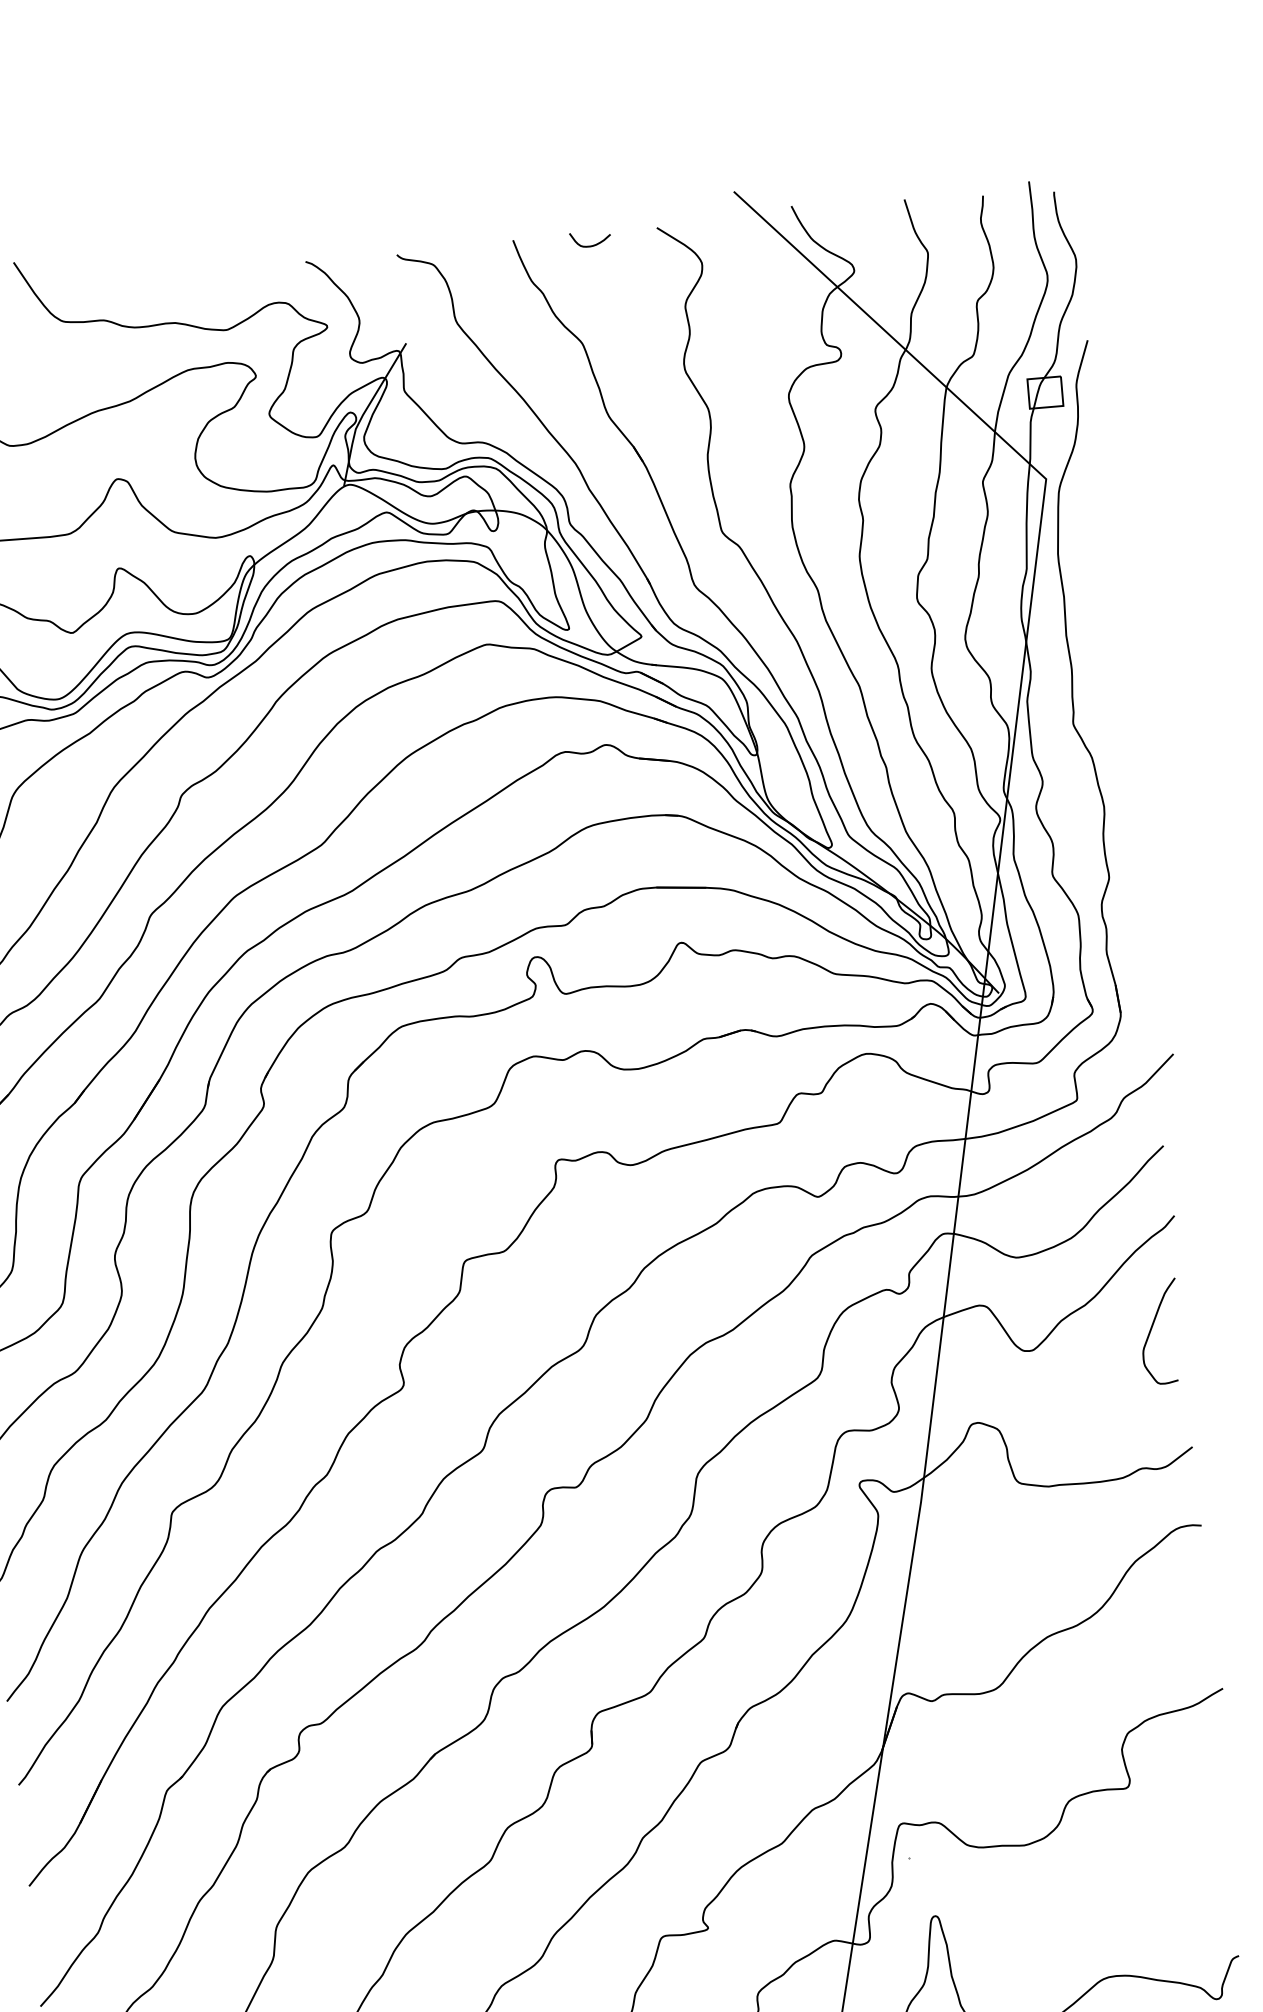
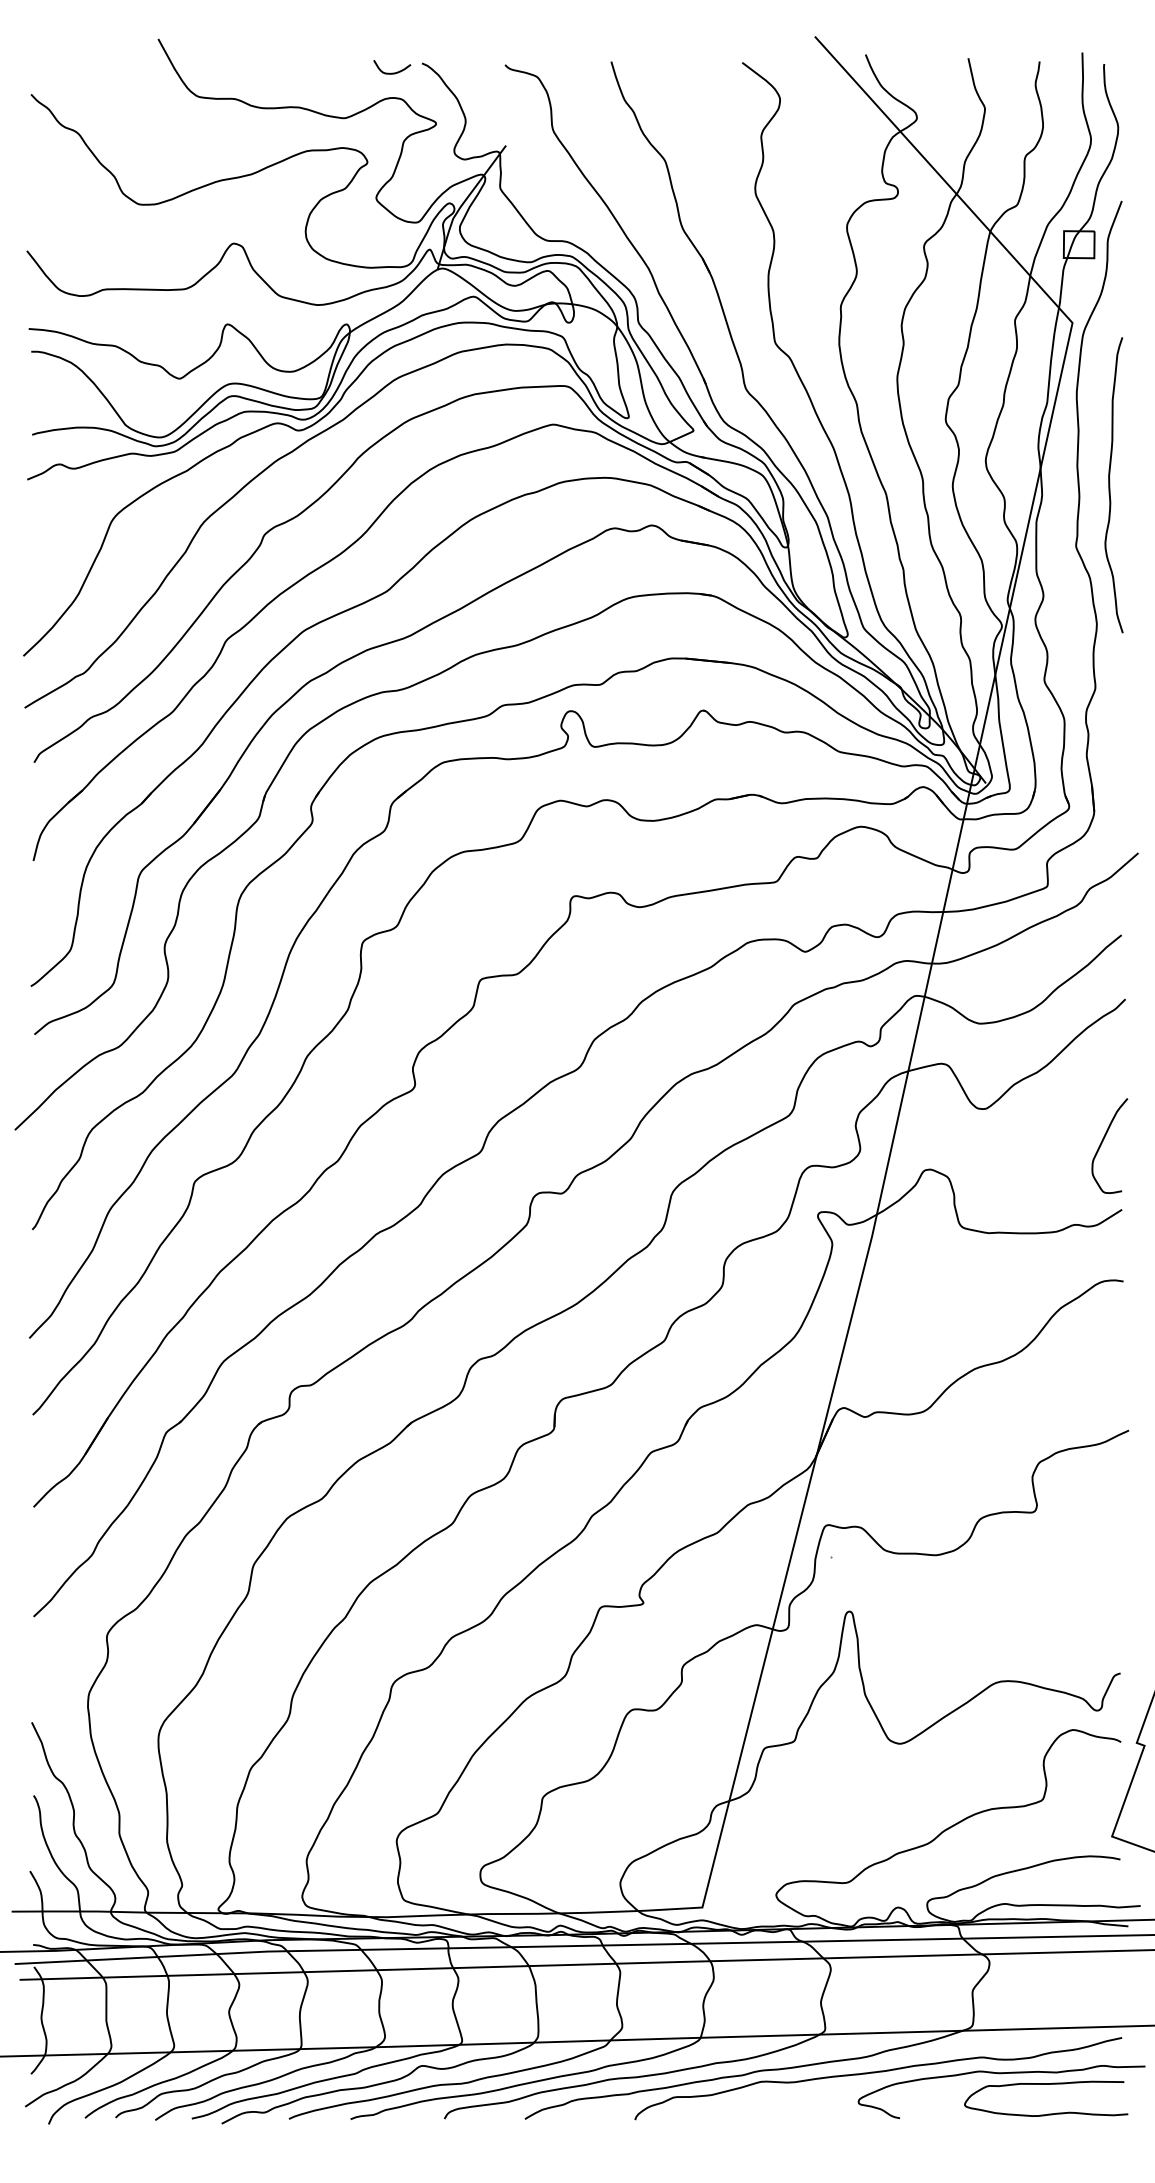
curve: (591, 244) -> (392, 72), moved
curve: (1104, 653) -> (1110, 485), added
curve: (1152, 1327) -> (1103, 1141), moved

